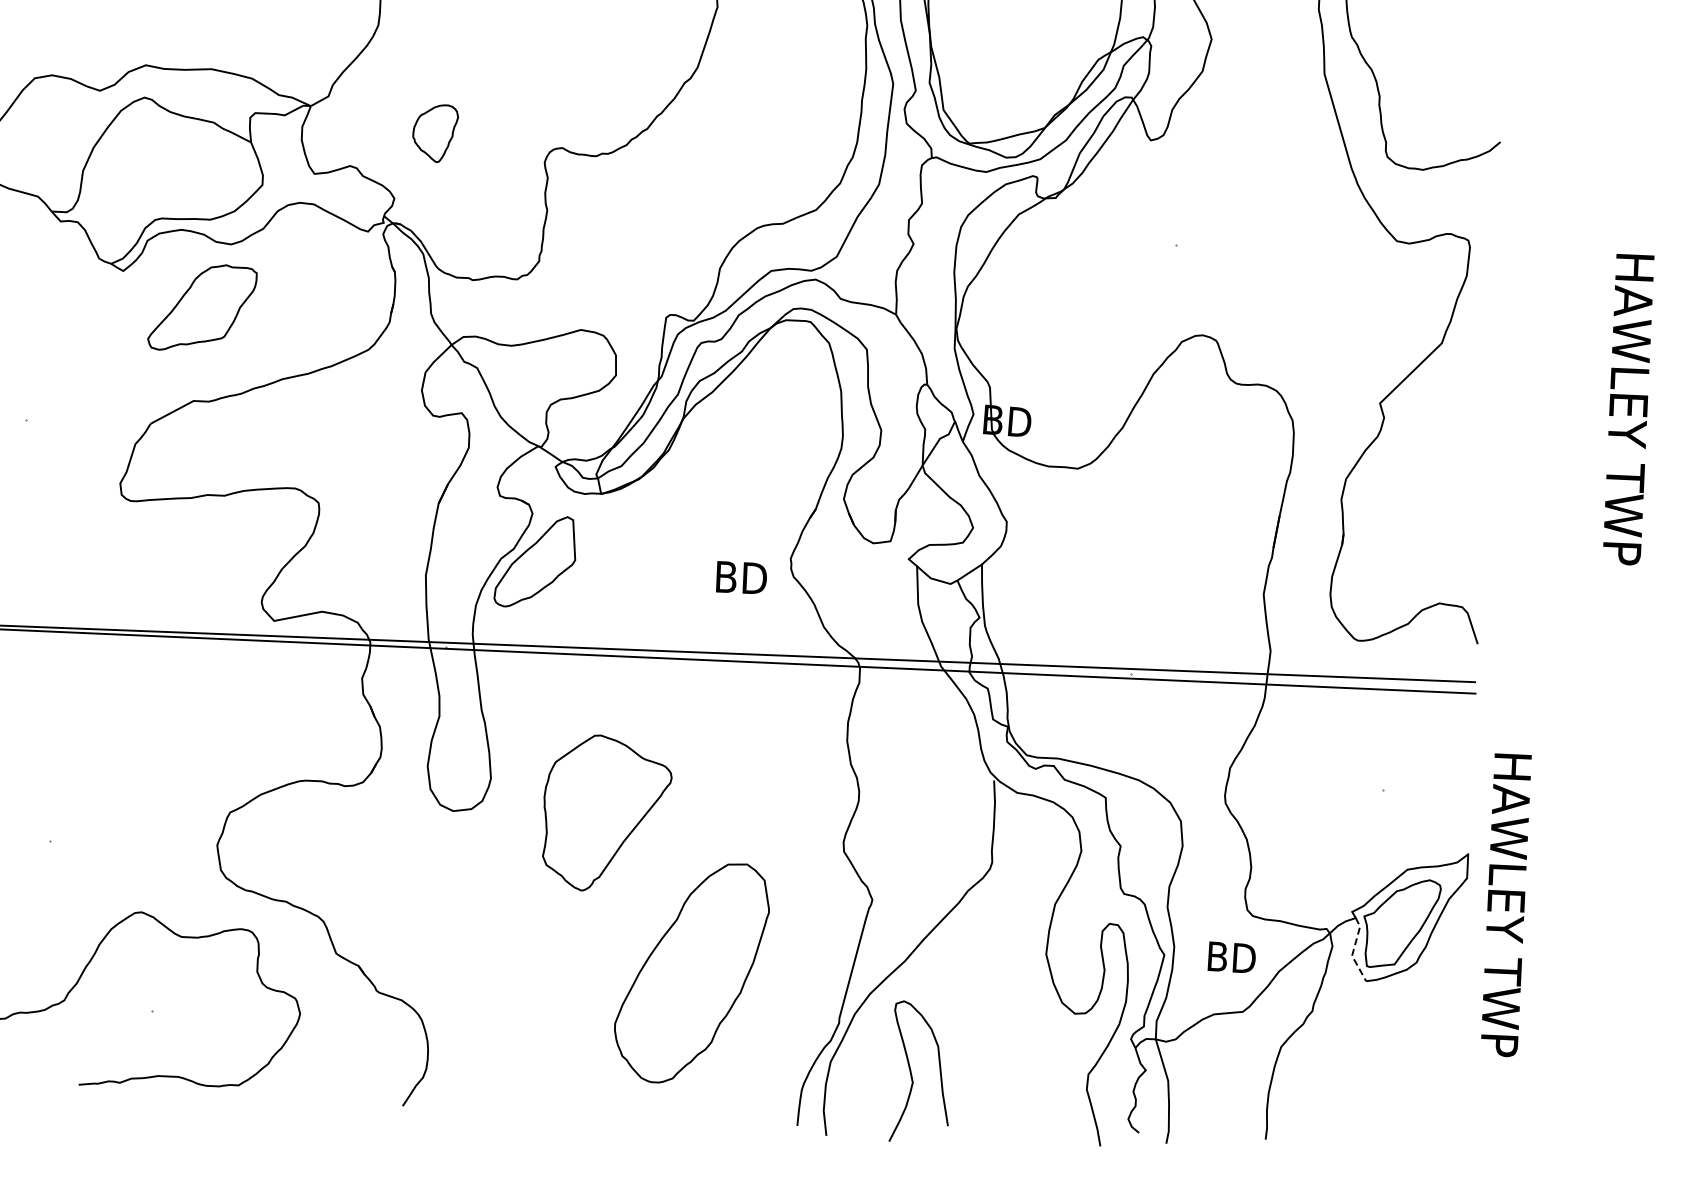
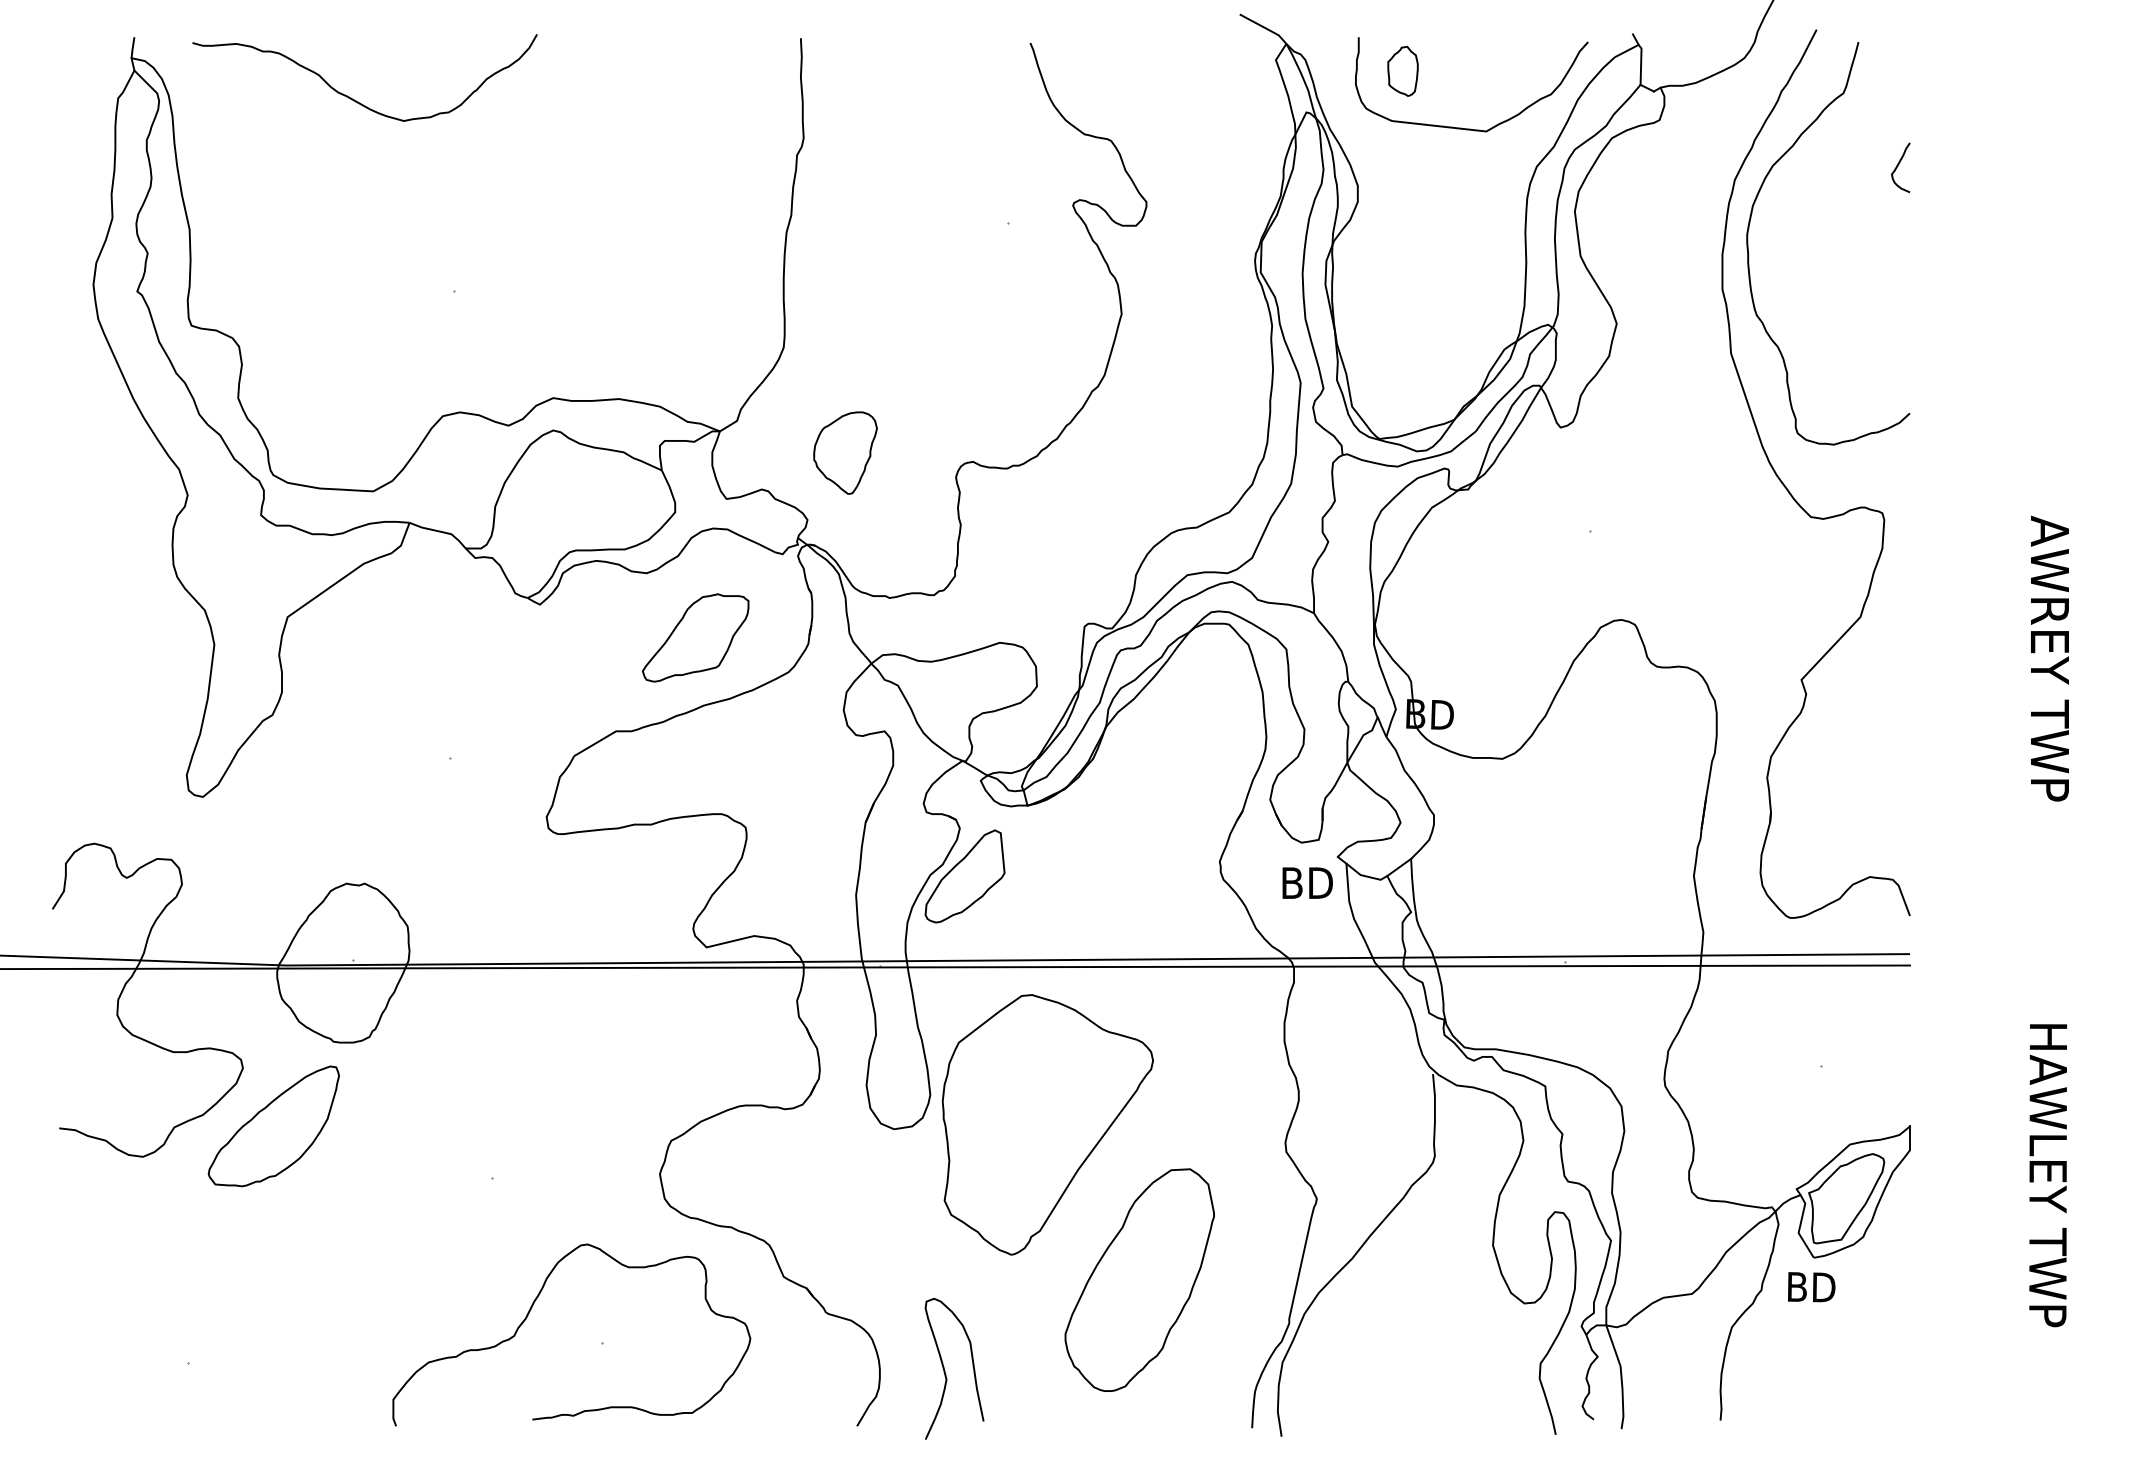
part: (435, 132) -> (845, 452), size x1.43
part: (202, 307) -> (695, 637), moved
text: (1628, 407) -> (2049, 672), HAWLEY TWP -> AWREY TWP
text: (741, 577) -> (1307, 882), moved
part: (606, 813) -> (1047, 1124), size x1.67
text: (1505, 905) -> (2047, 1175), moved
line: (1353, 951) -> (1799, 1228), dashed -> solid
text: (1231, 957) -> (1811, 1287), moved
curve: (912, 1073) -> (945, 1370), moved

